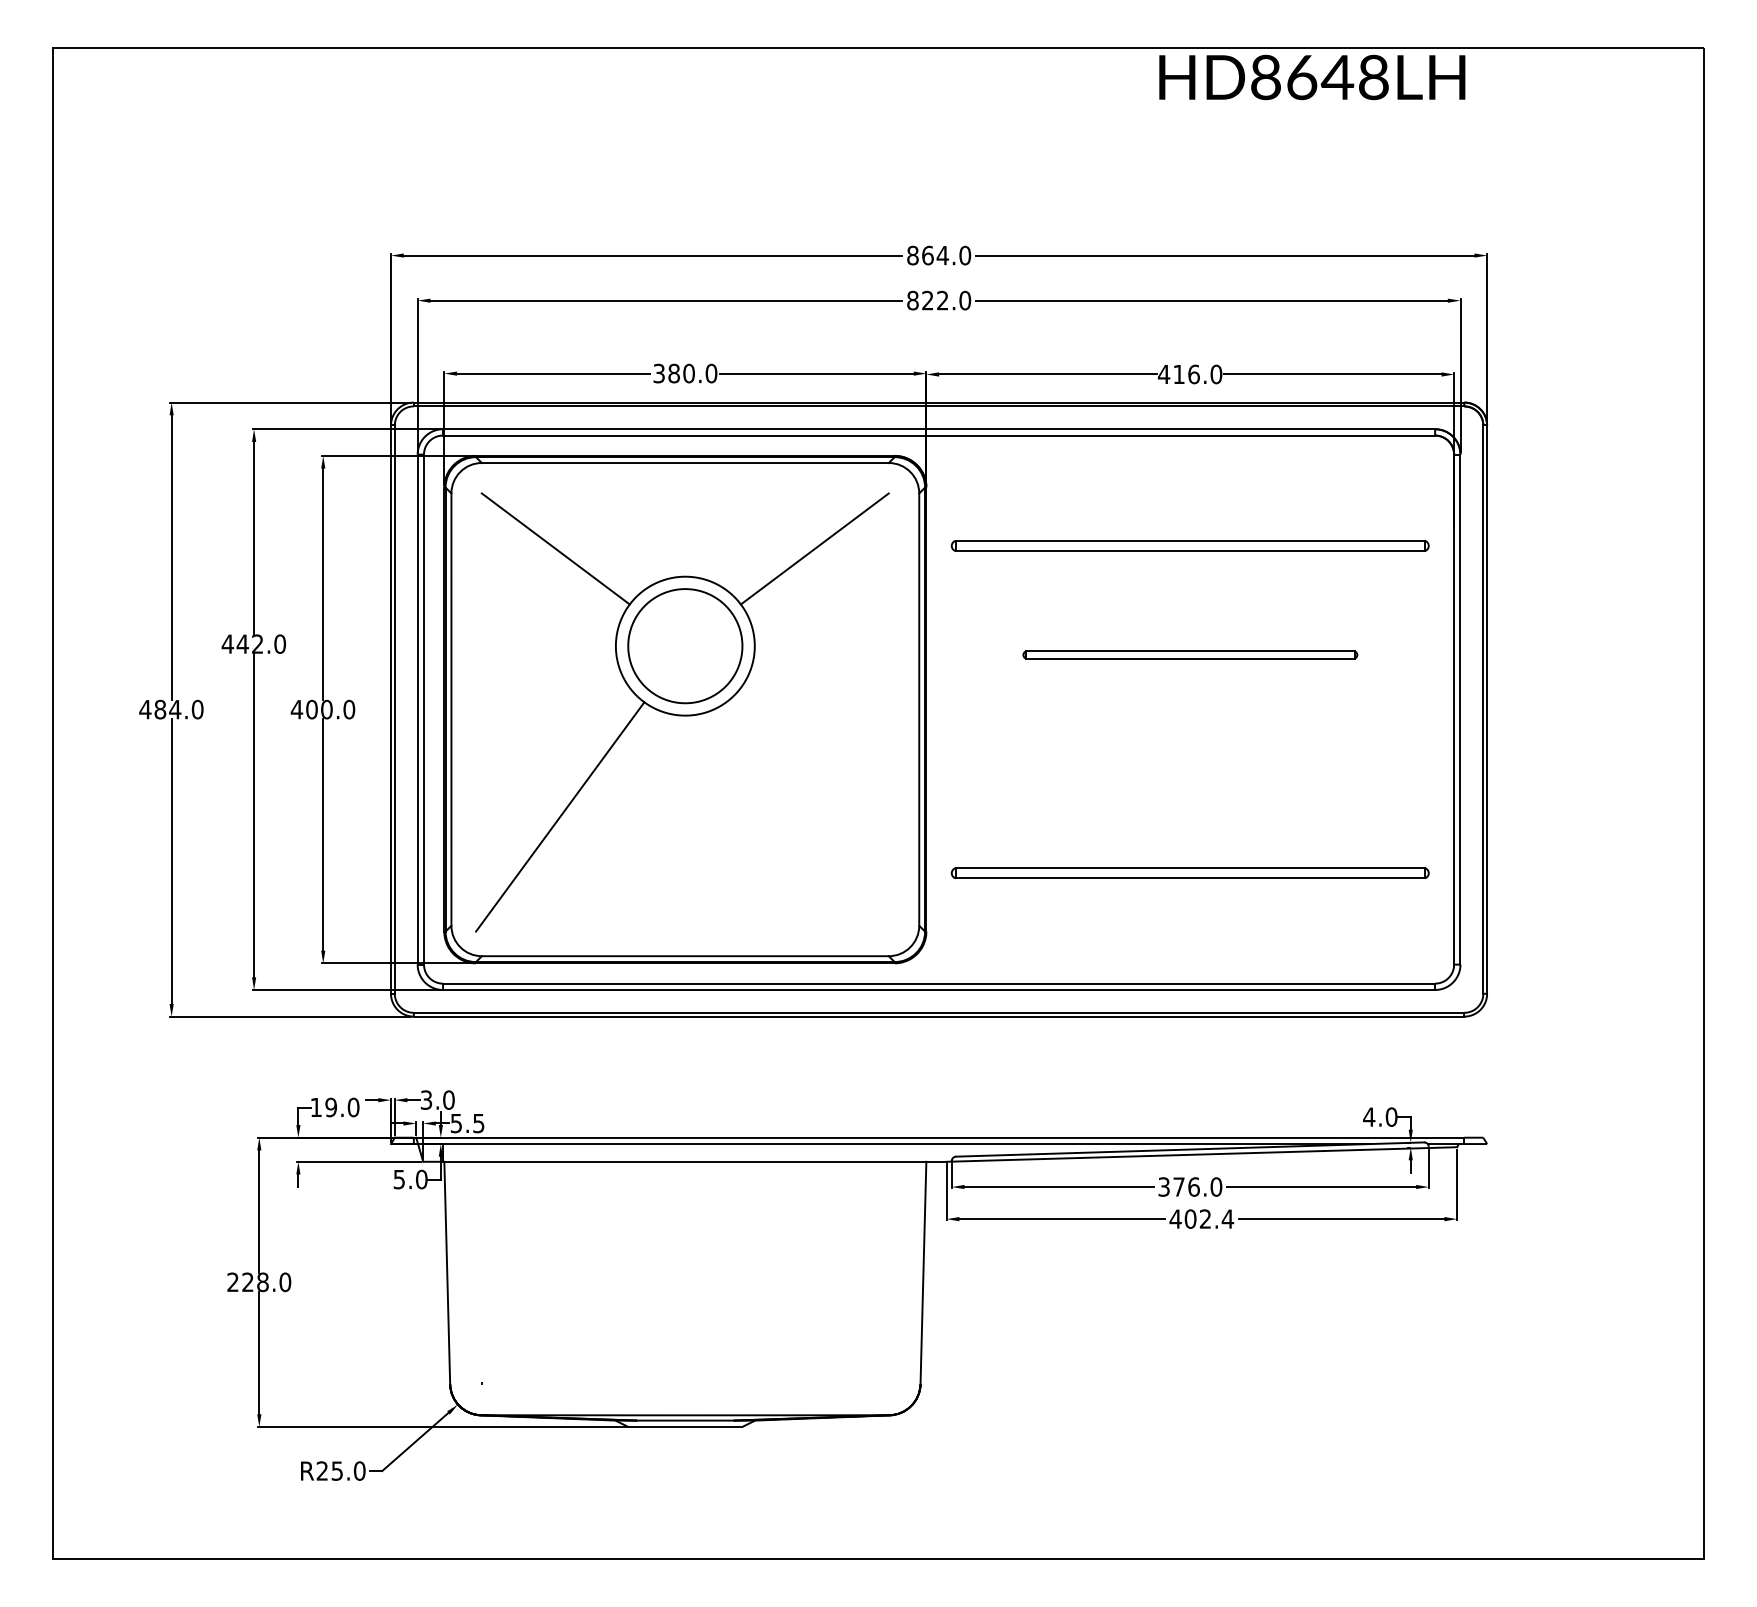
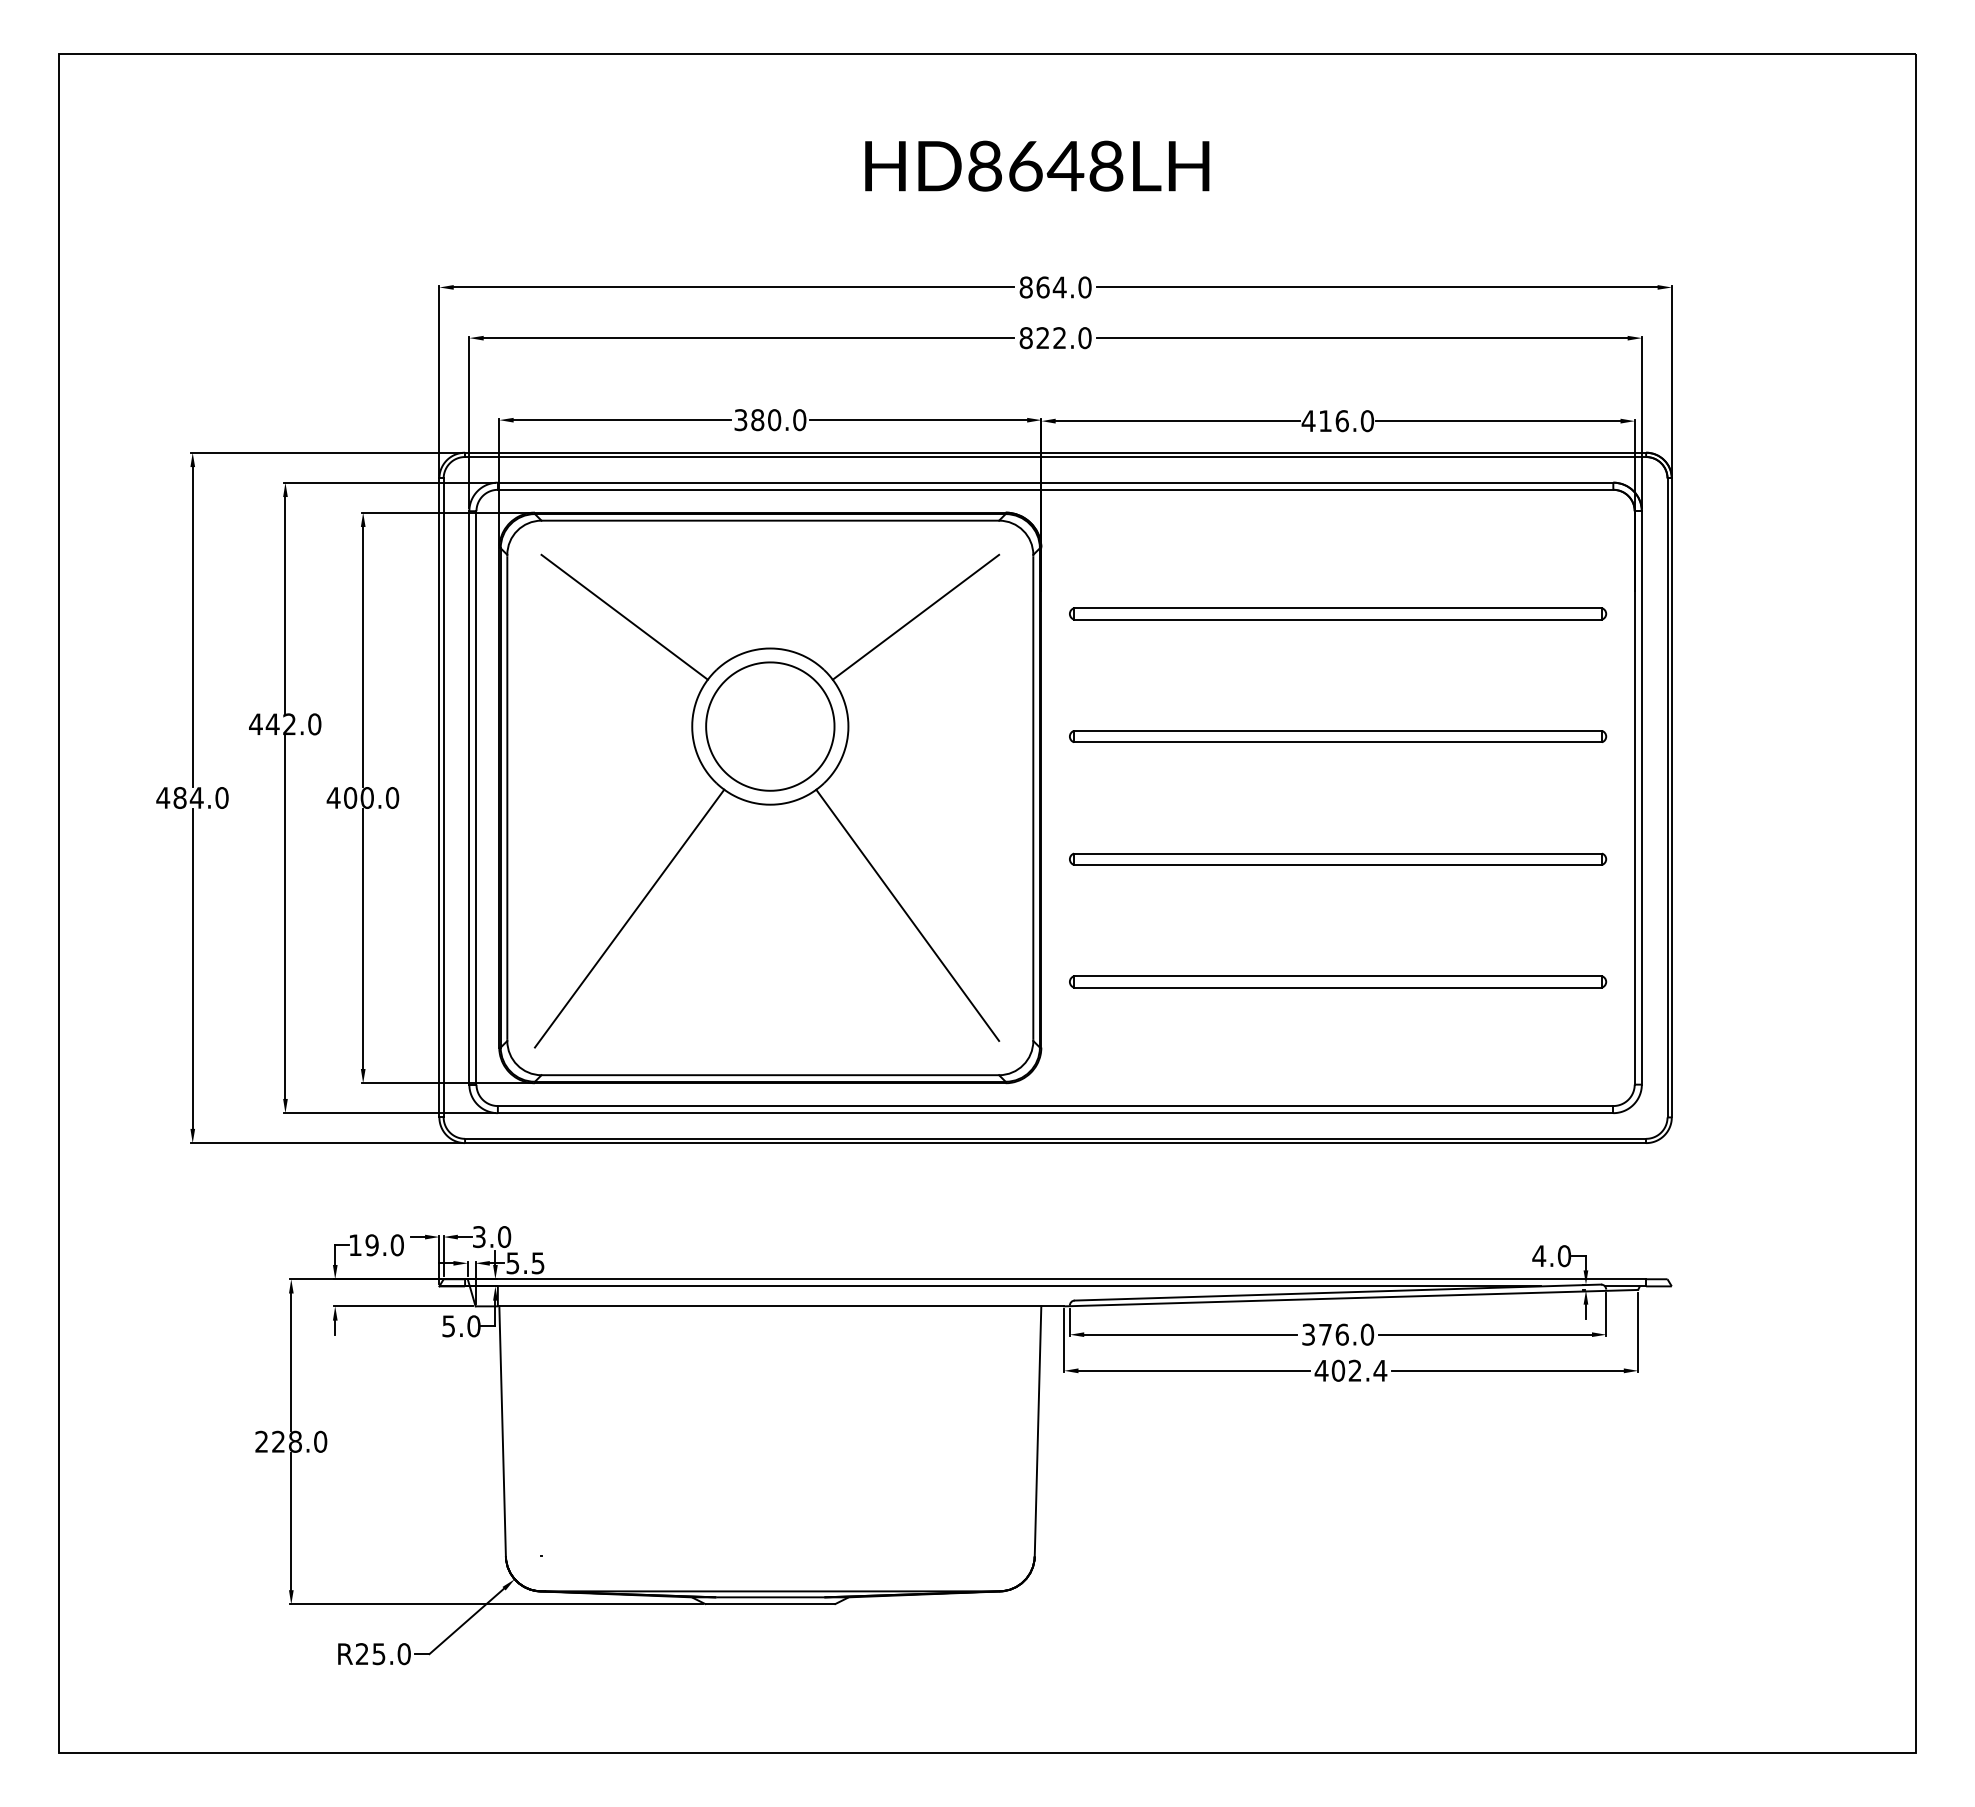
text: (1312, 76) -> (1037, 165), moved
part: (1190, 654) -> (1338, 736), size x1.43
part: (1190, 763) -> (1338, 858), added
line: (807, 813) -> (907, 914), added

